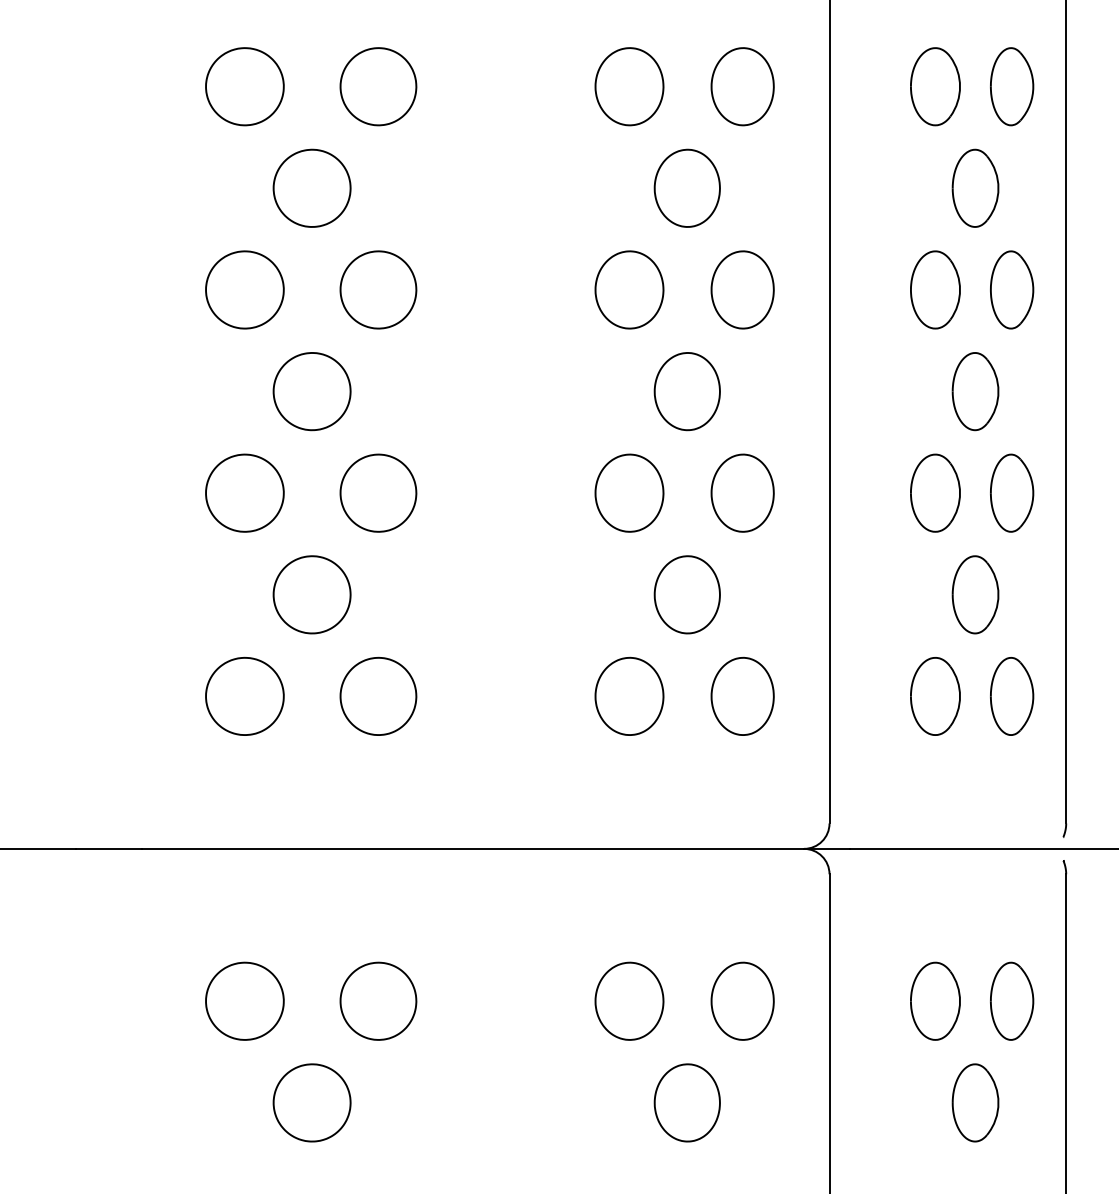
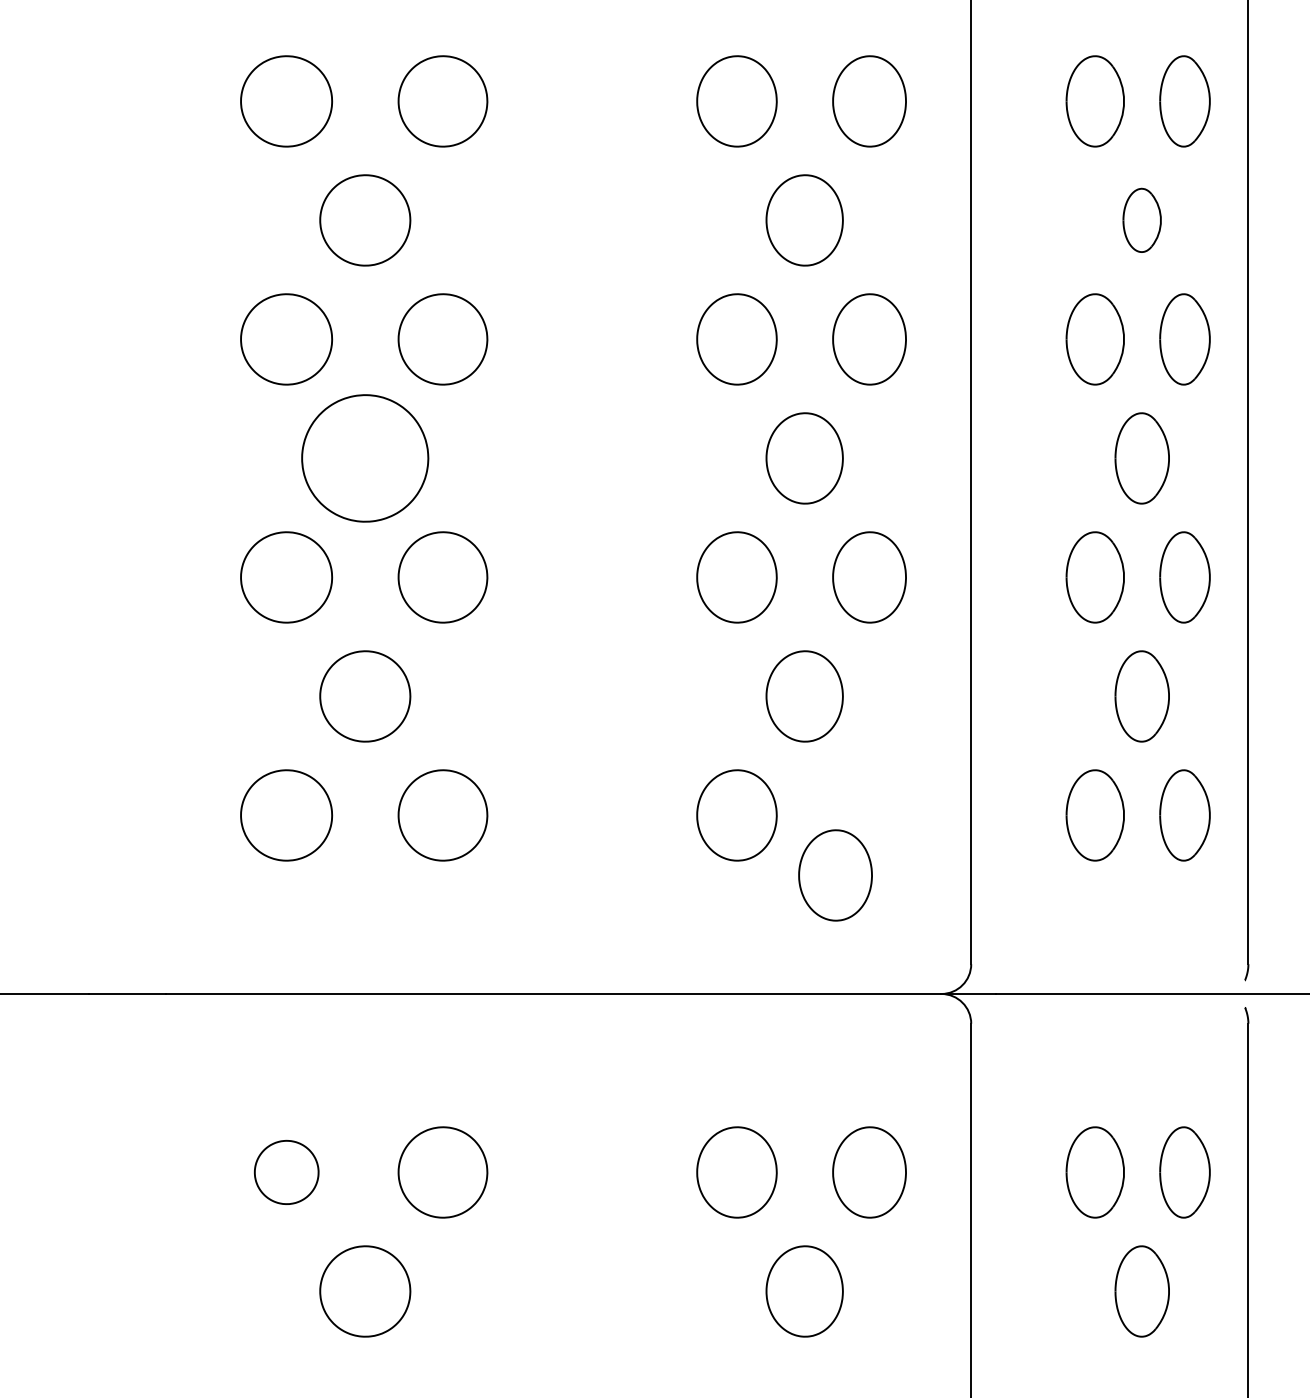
part: (974, 188) -> (1141, 220), size x0.7
part: (312, 391) -> (365, 458), size x1.4
part: (742, 696) -> (835, 875), moved
part: (244, 1001) -> (286, 1172), size x0.7

